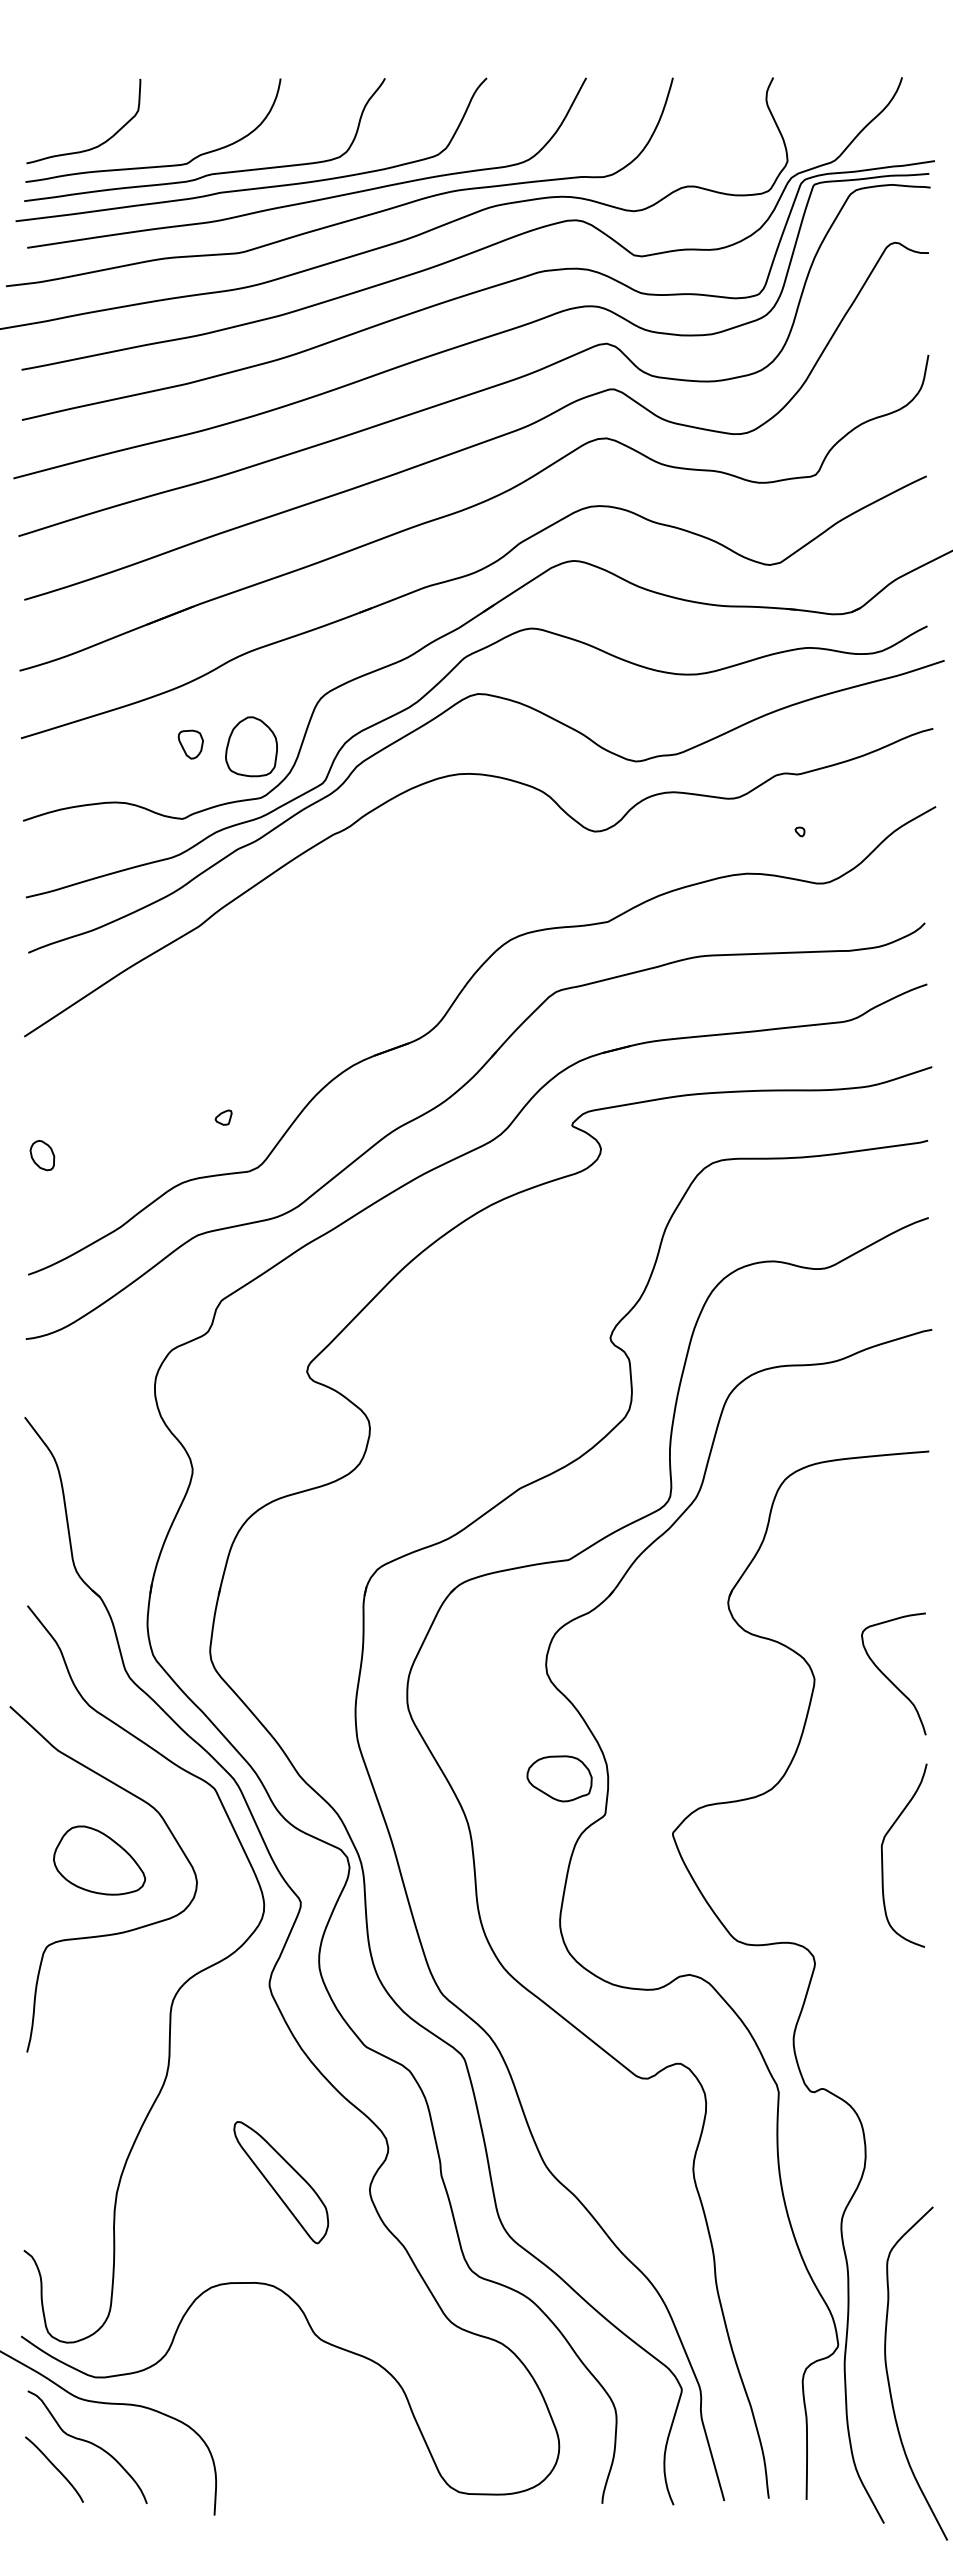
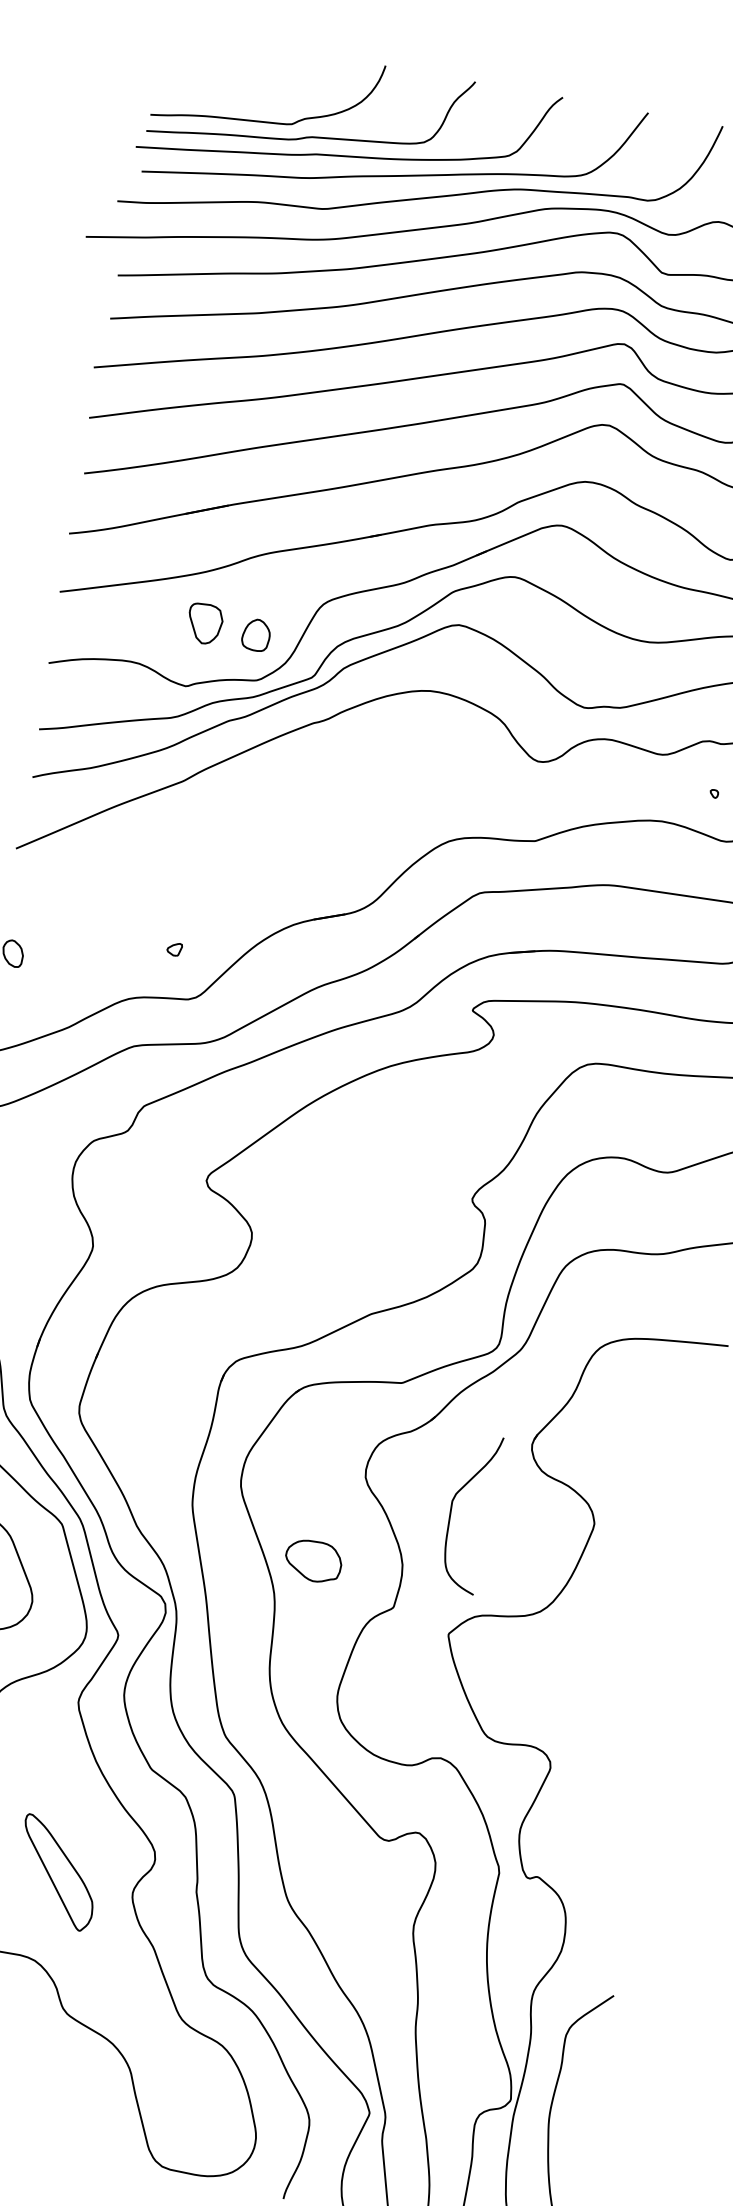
curve: (92, 147) -> (213, 95), removed
part: (190, 744) -> (204, 623), size x1.6
part: (251, 746) -> (256, 634), size x0.6
curve: (888, 1677) -> (658, 1533), removed
part: (559, 1778) -> (313, 1560), moved
curve: (883, 1861) -> (451, 1514), moved

